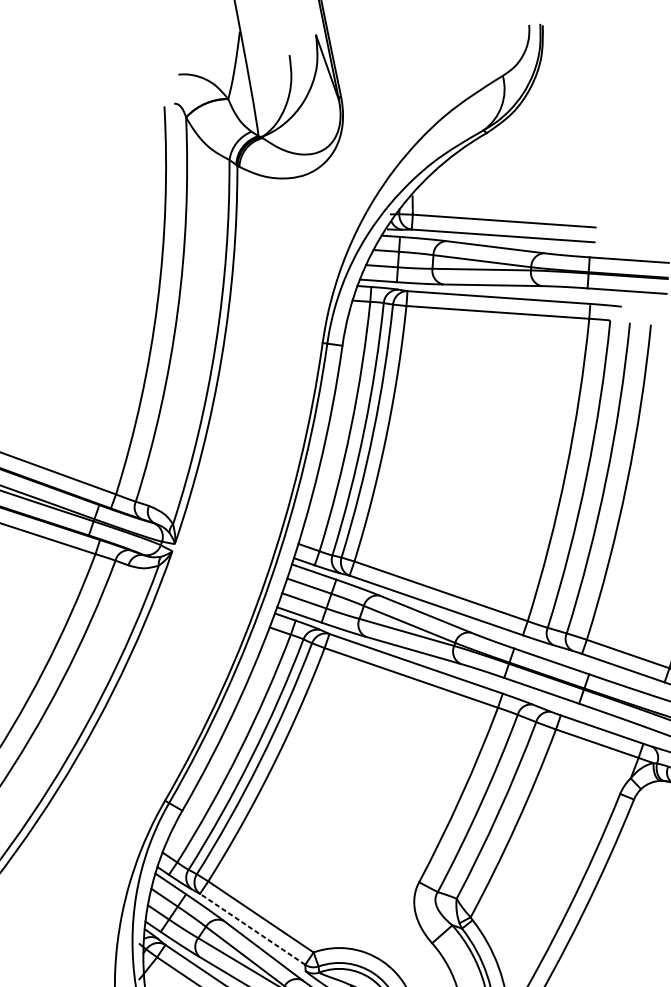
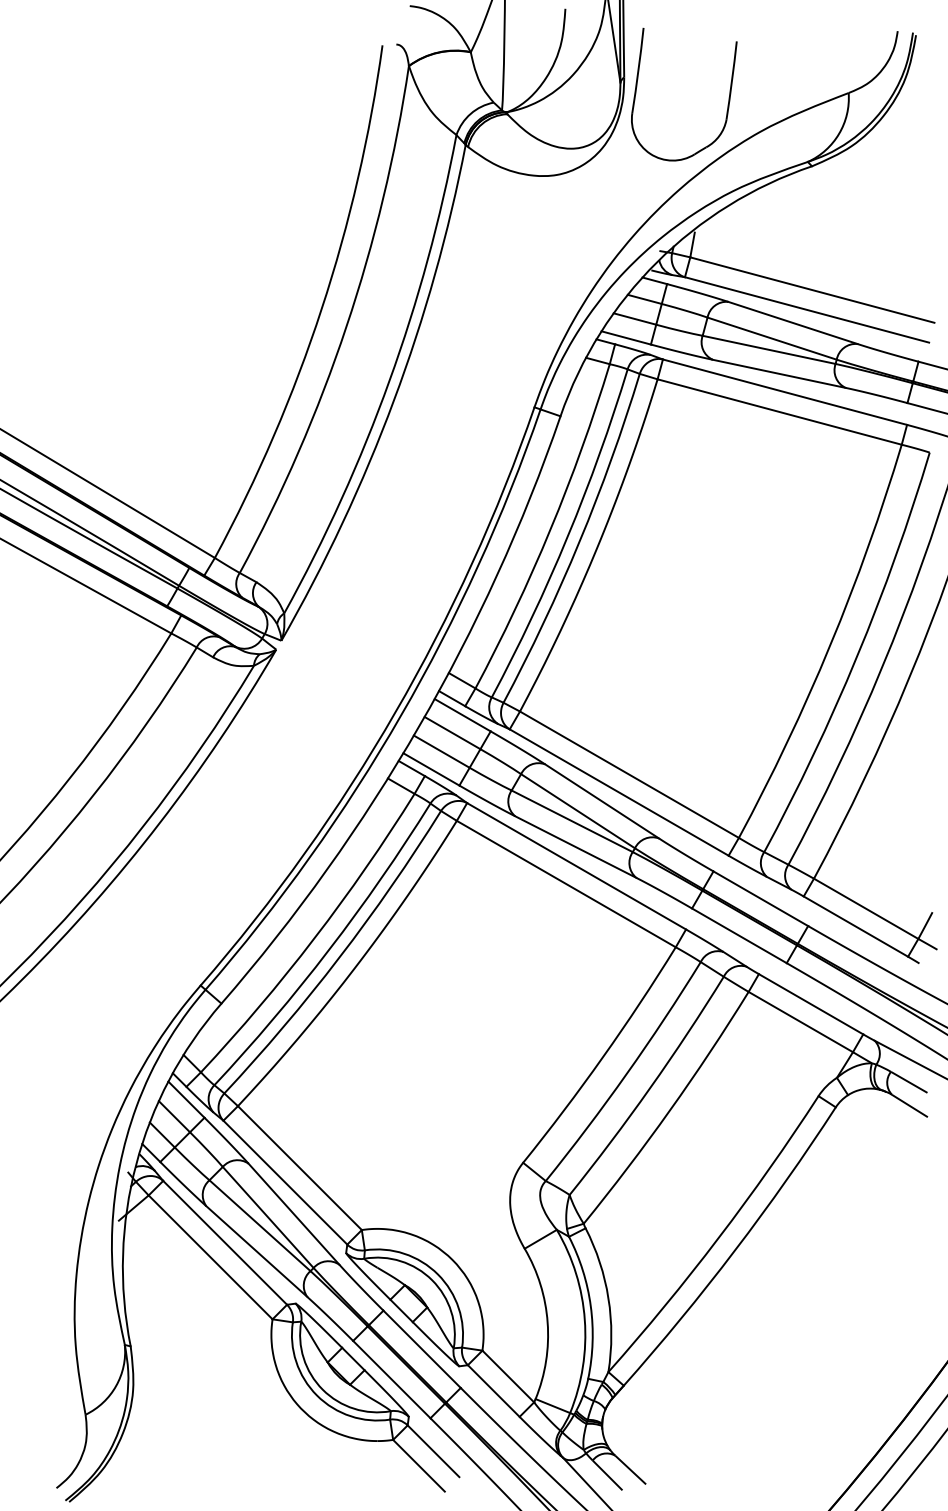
part: (417, 95) -> (728, 97), added
line: (252, 929) -> (285, 1182), dashed -> solid

